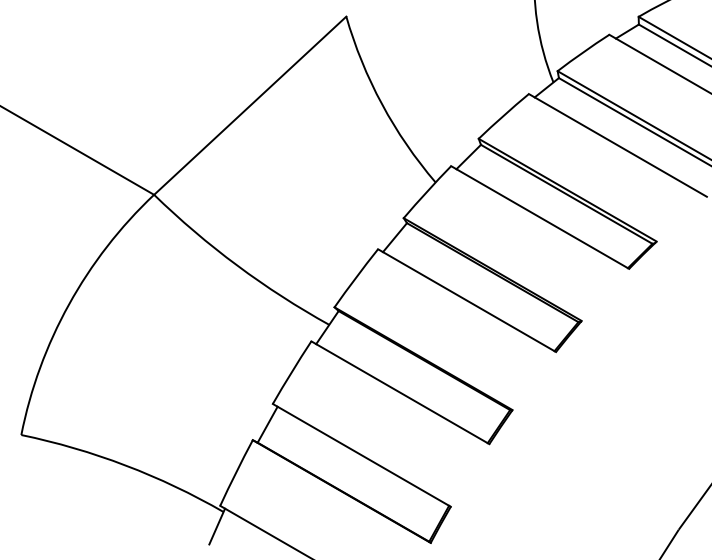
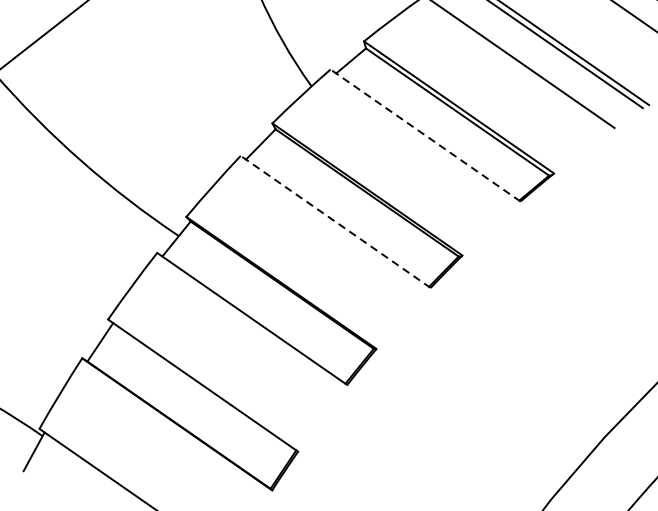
line: (540, 217) -> (425, 135), solid -> dashed
line: (467, 300) -> (336, 221), solid -> dashed

